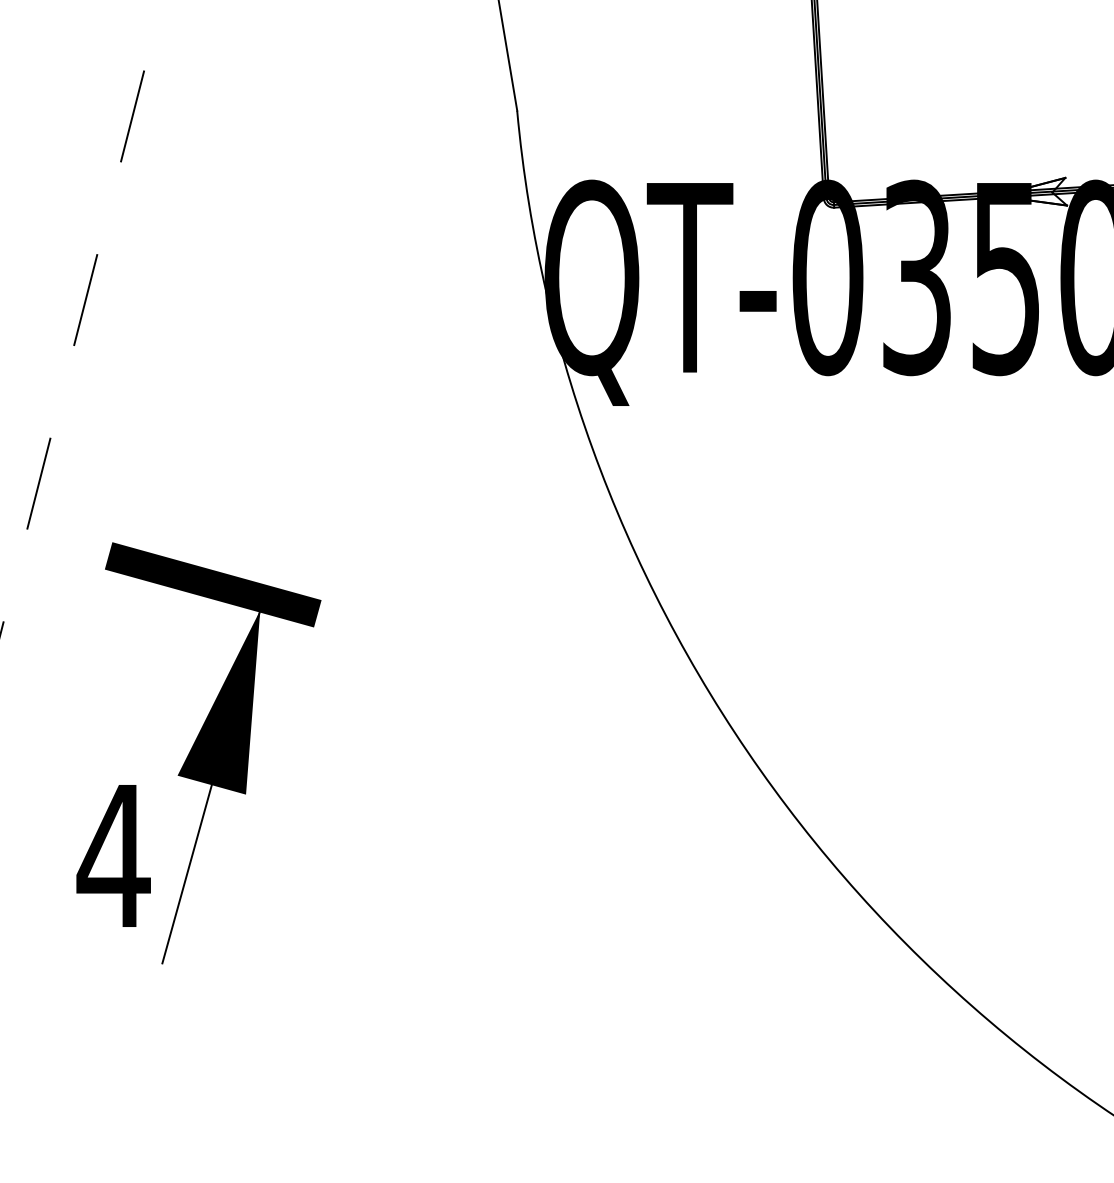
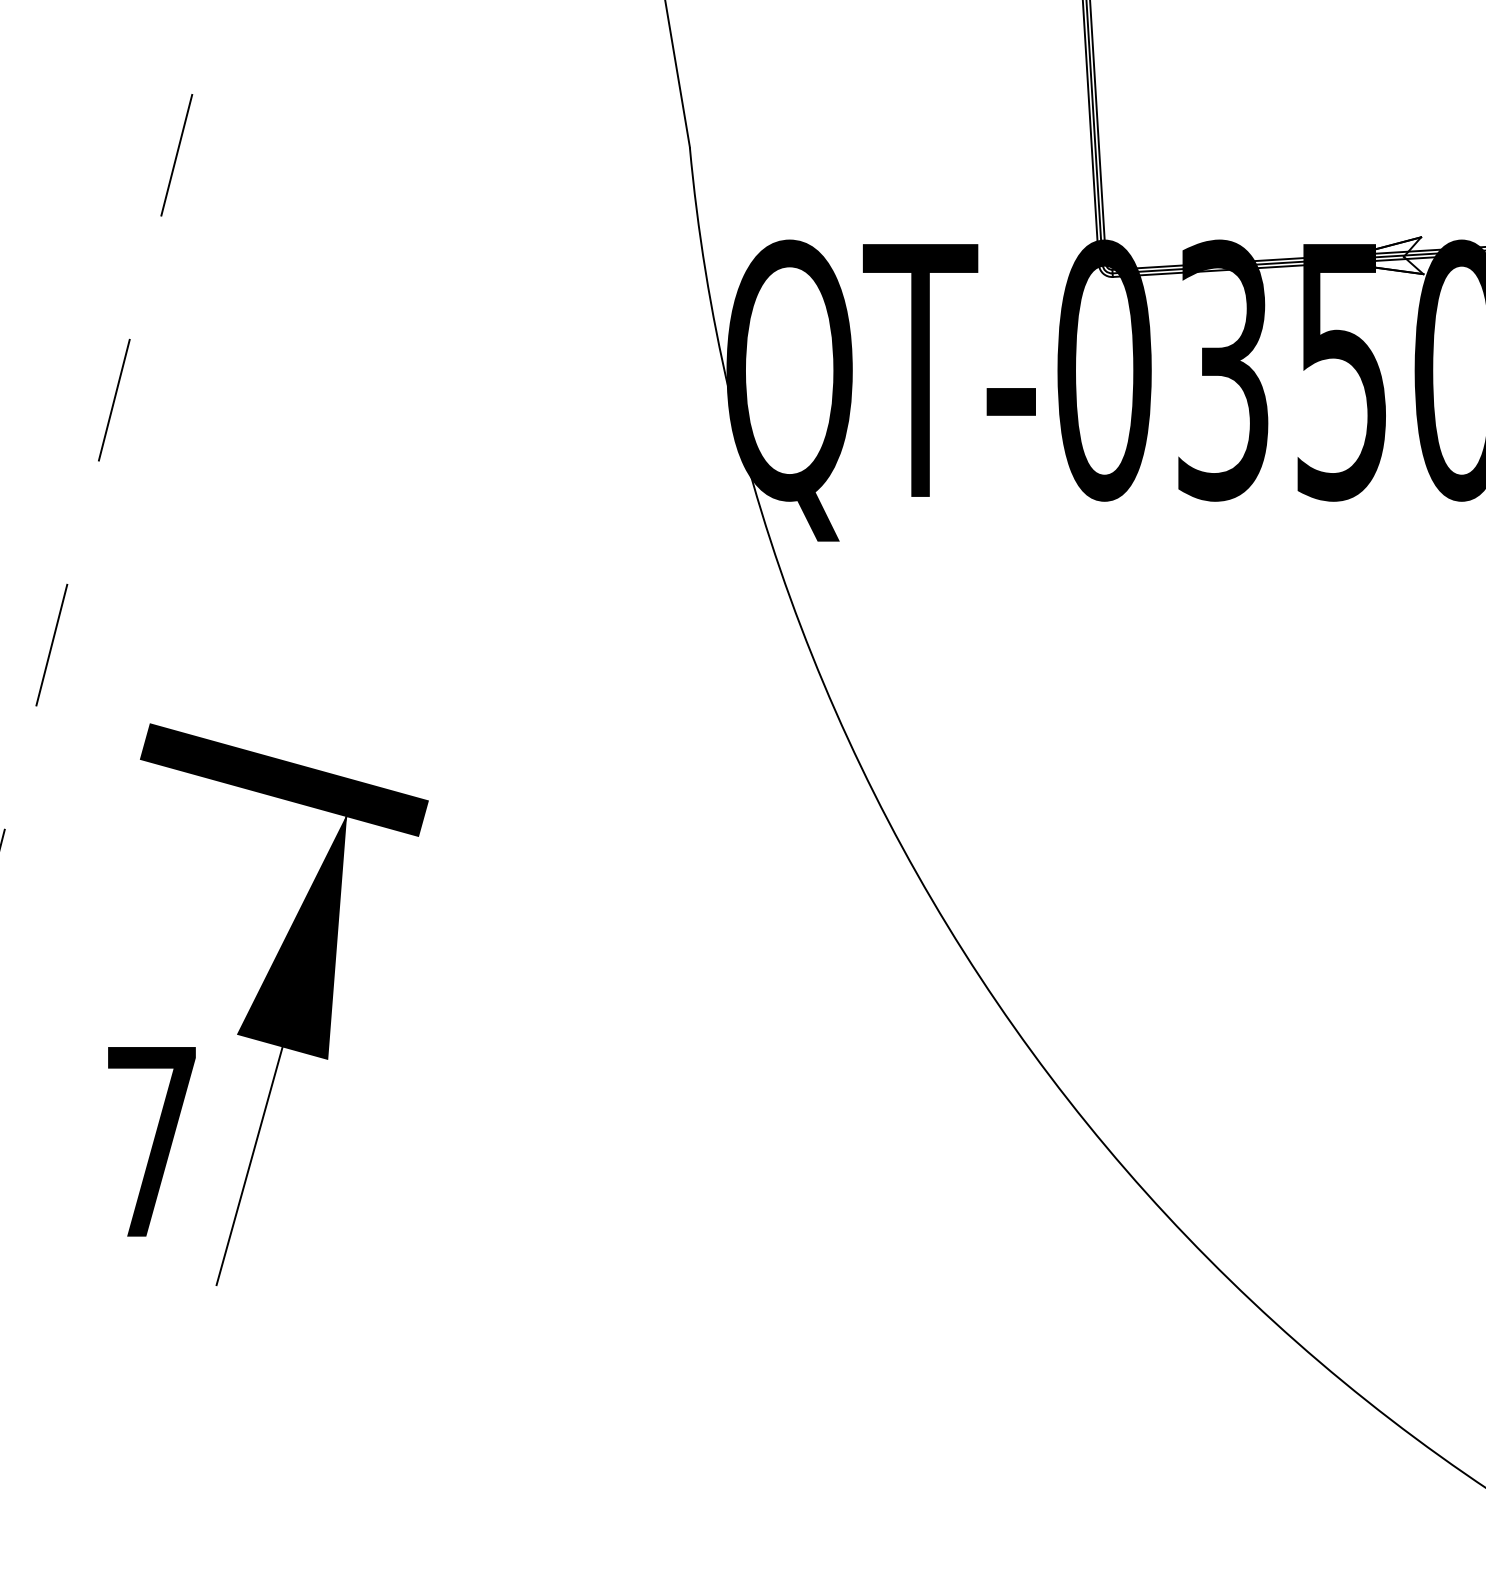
text: (113, 855) -> (151, 1141), 4 -> 7

